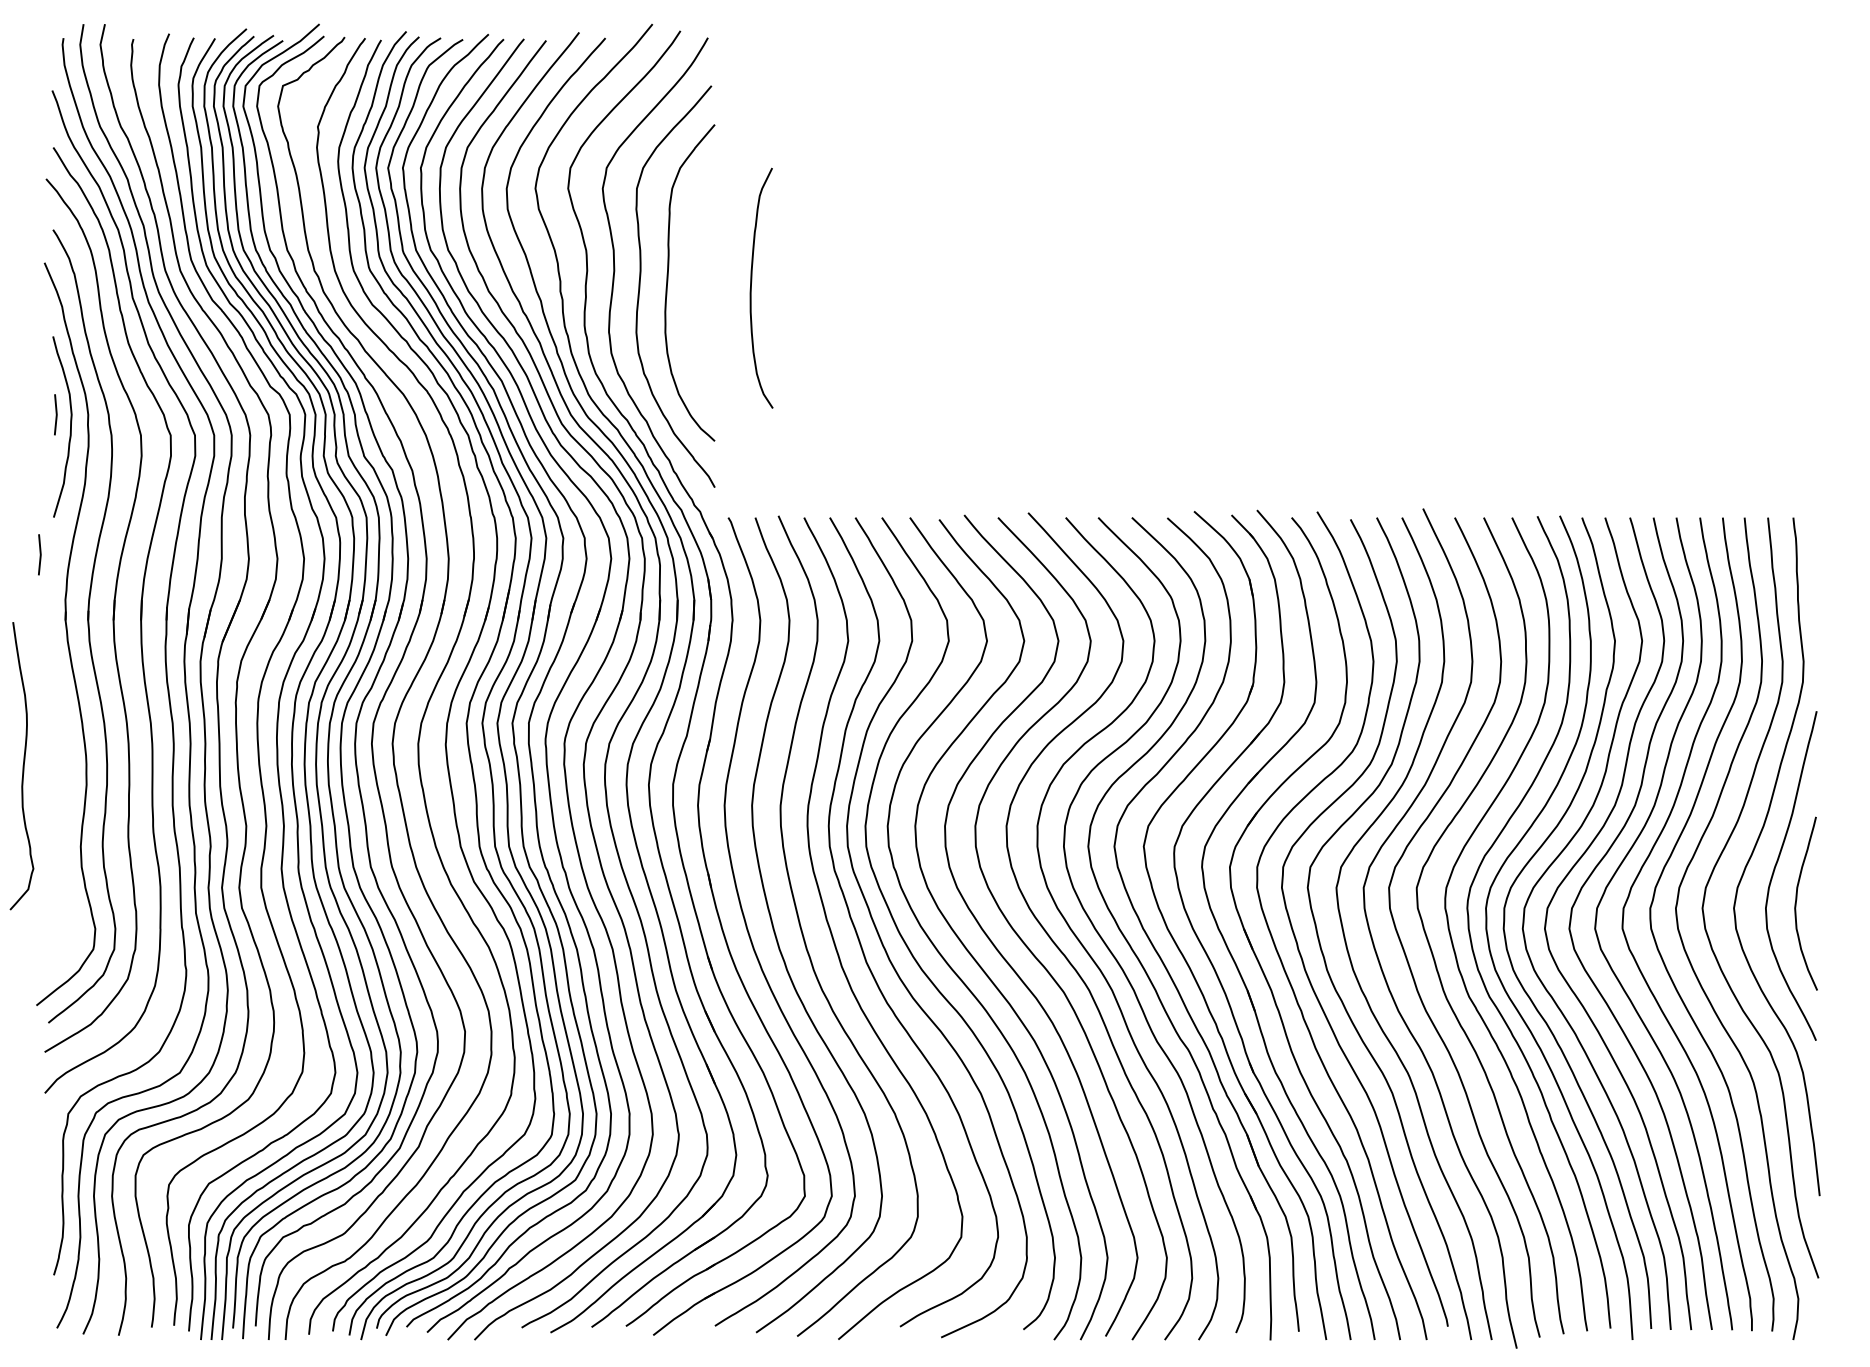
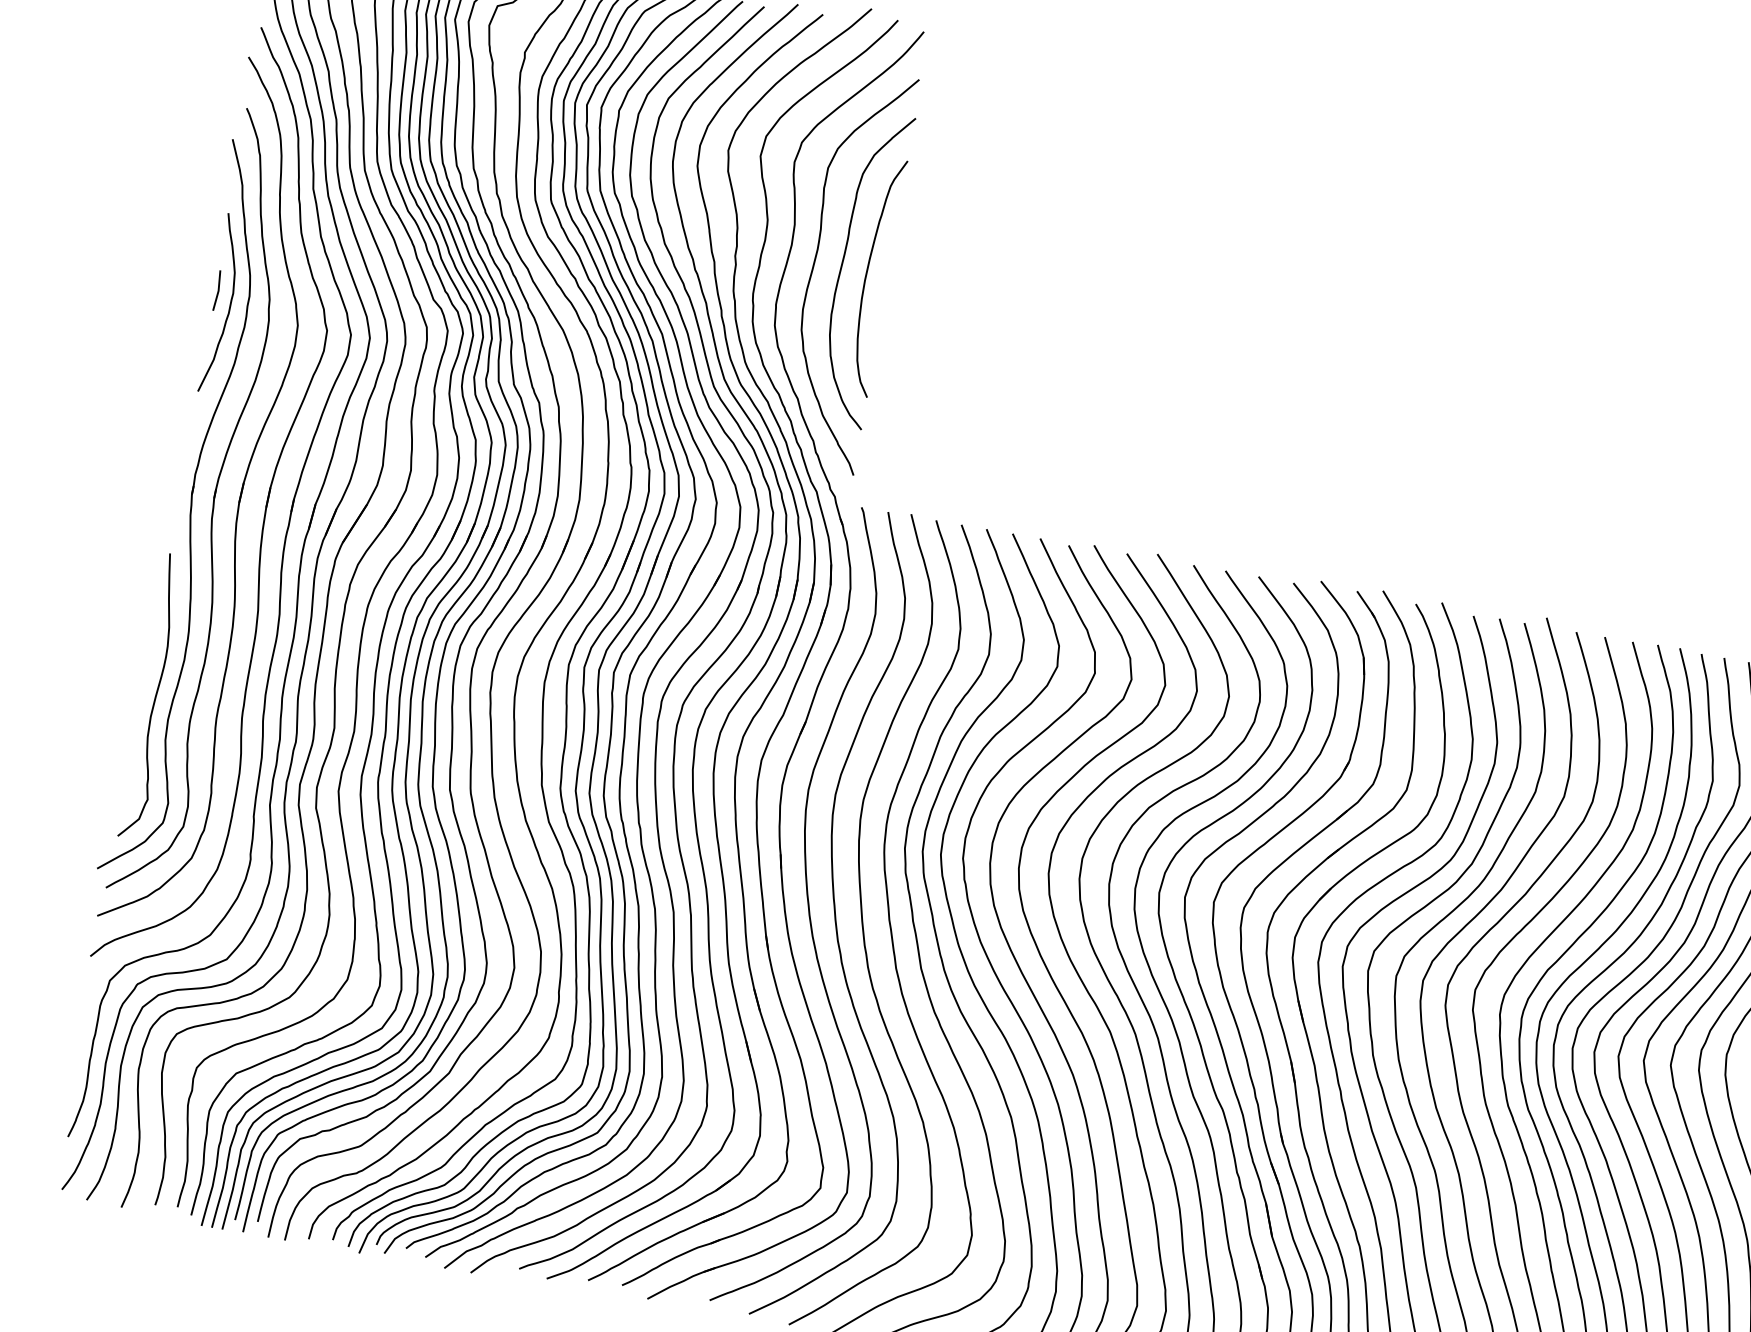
curve: (751, 287) -> (866, 274), moved
line: (39, 554) -> (177, 425), removed
curve: (22, 766) -> (154, 697), moved

